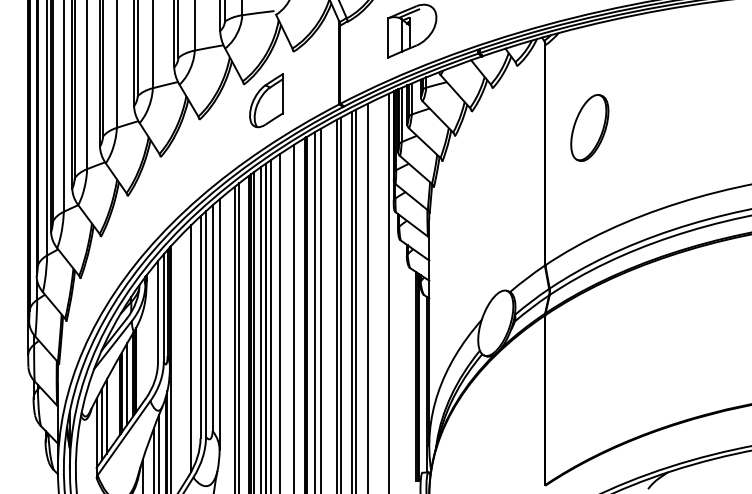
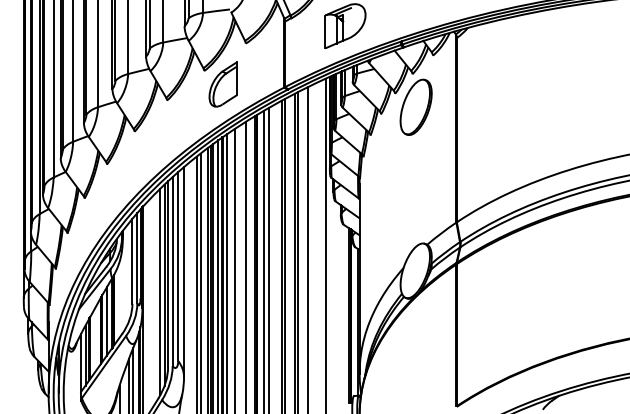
part: (589, 127) -> (415, 106), moved
line: (196, 340) -> (164, 285), added

